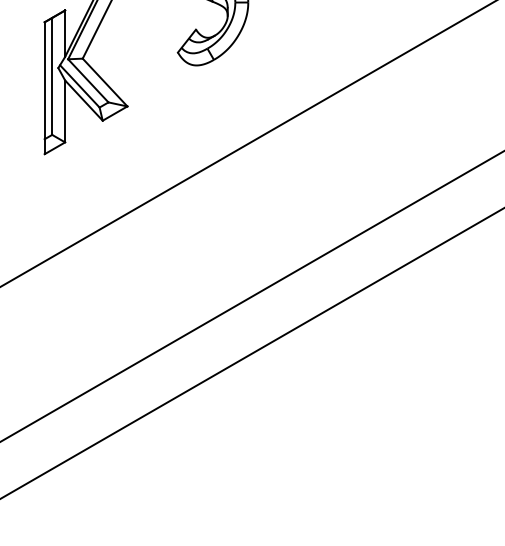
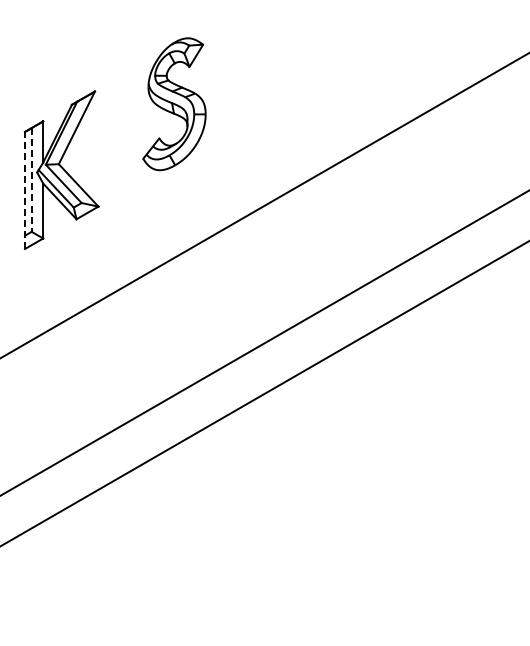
line: (51, 75) -> (31, 179), solid -> dashed
line: (45, 88) -> (25, 190), solid -> dashed

